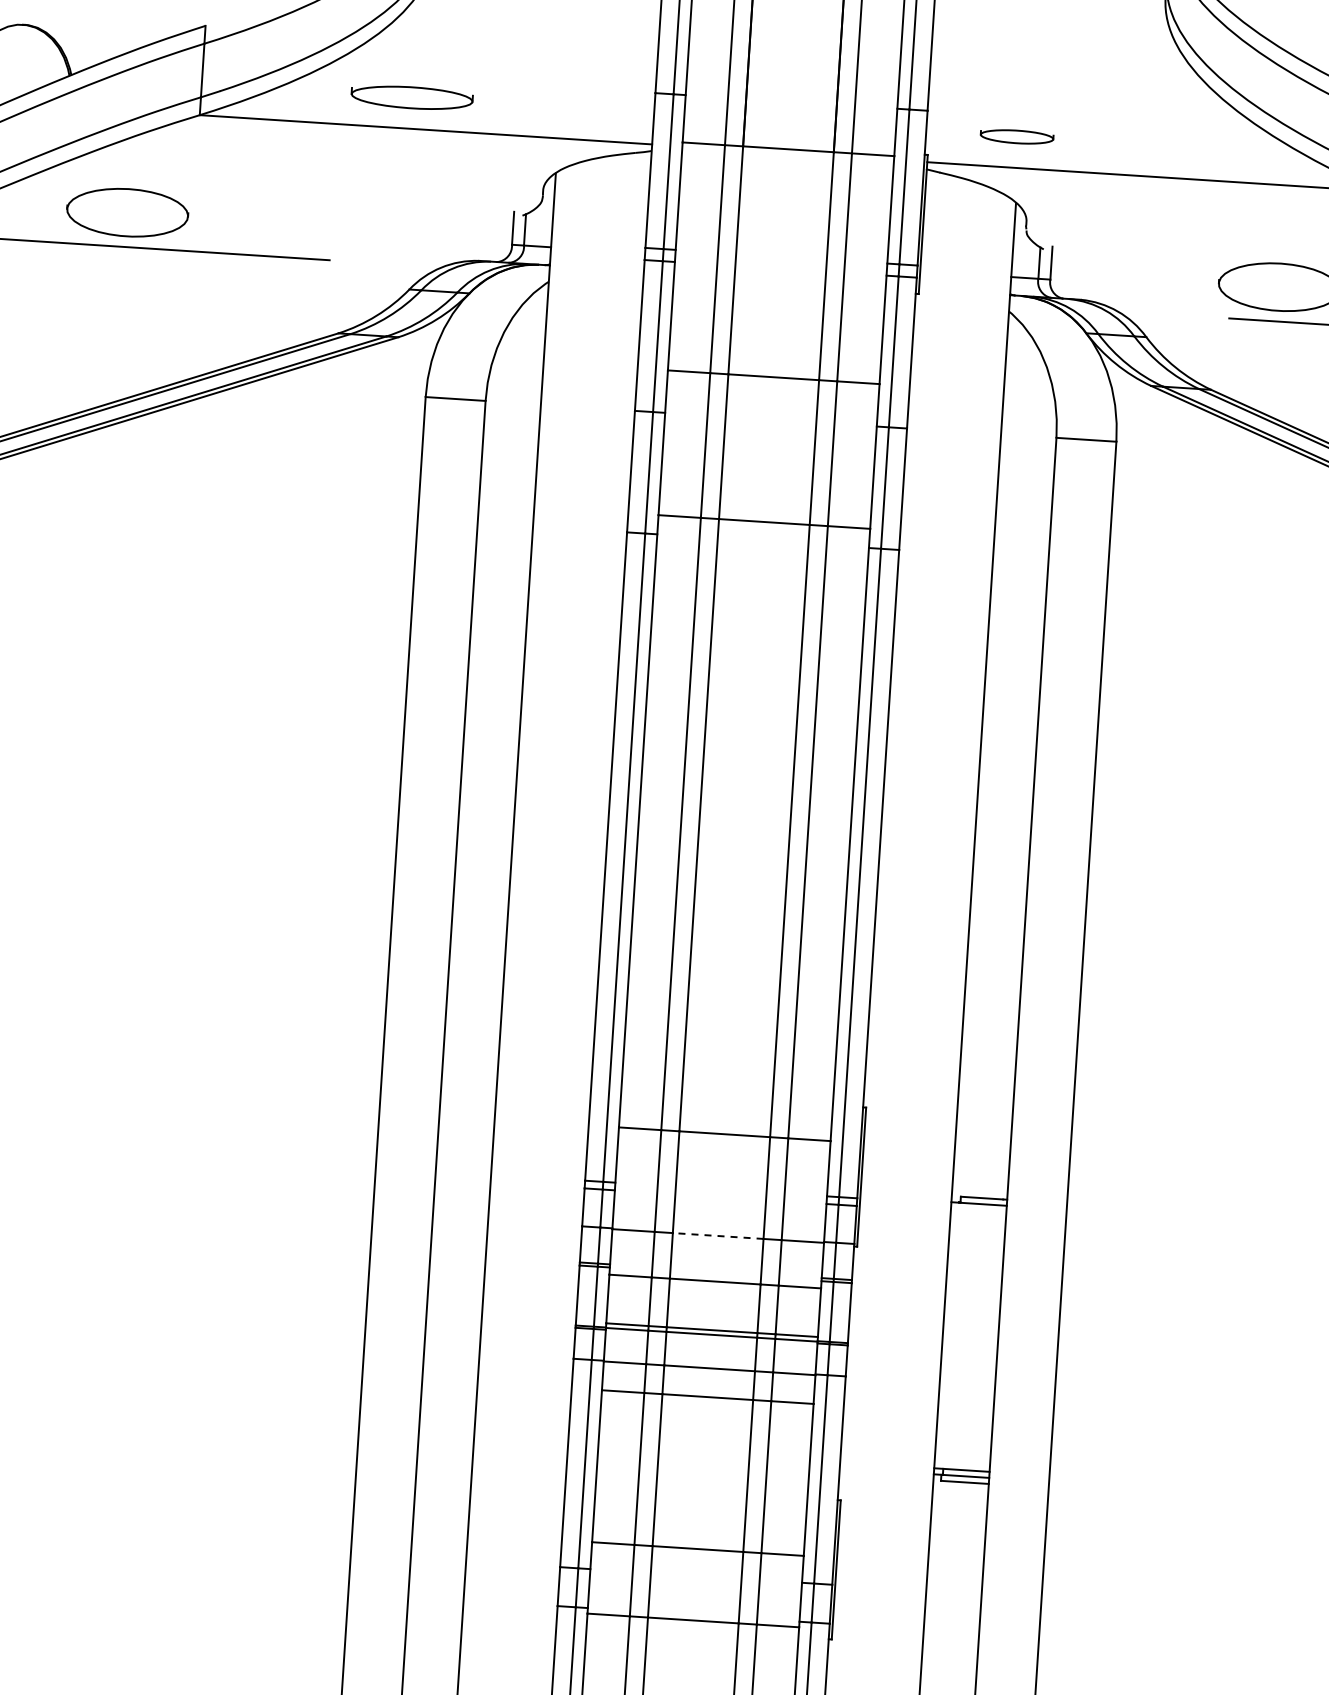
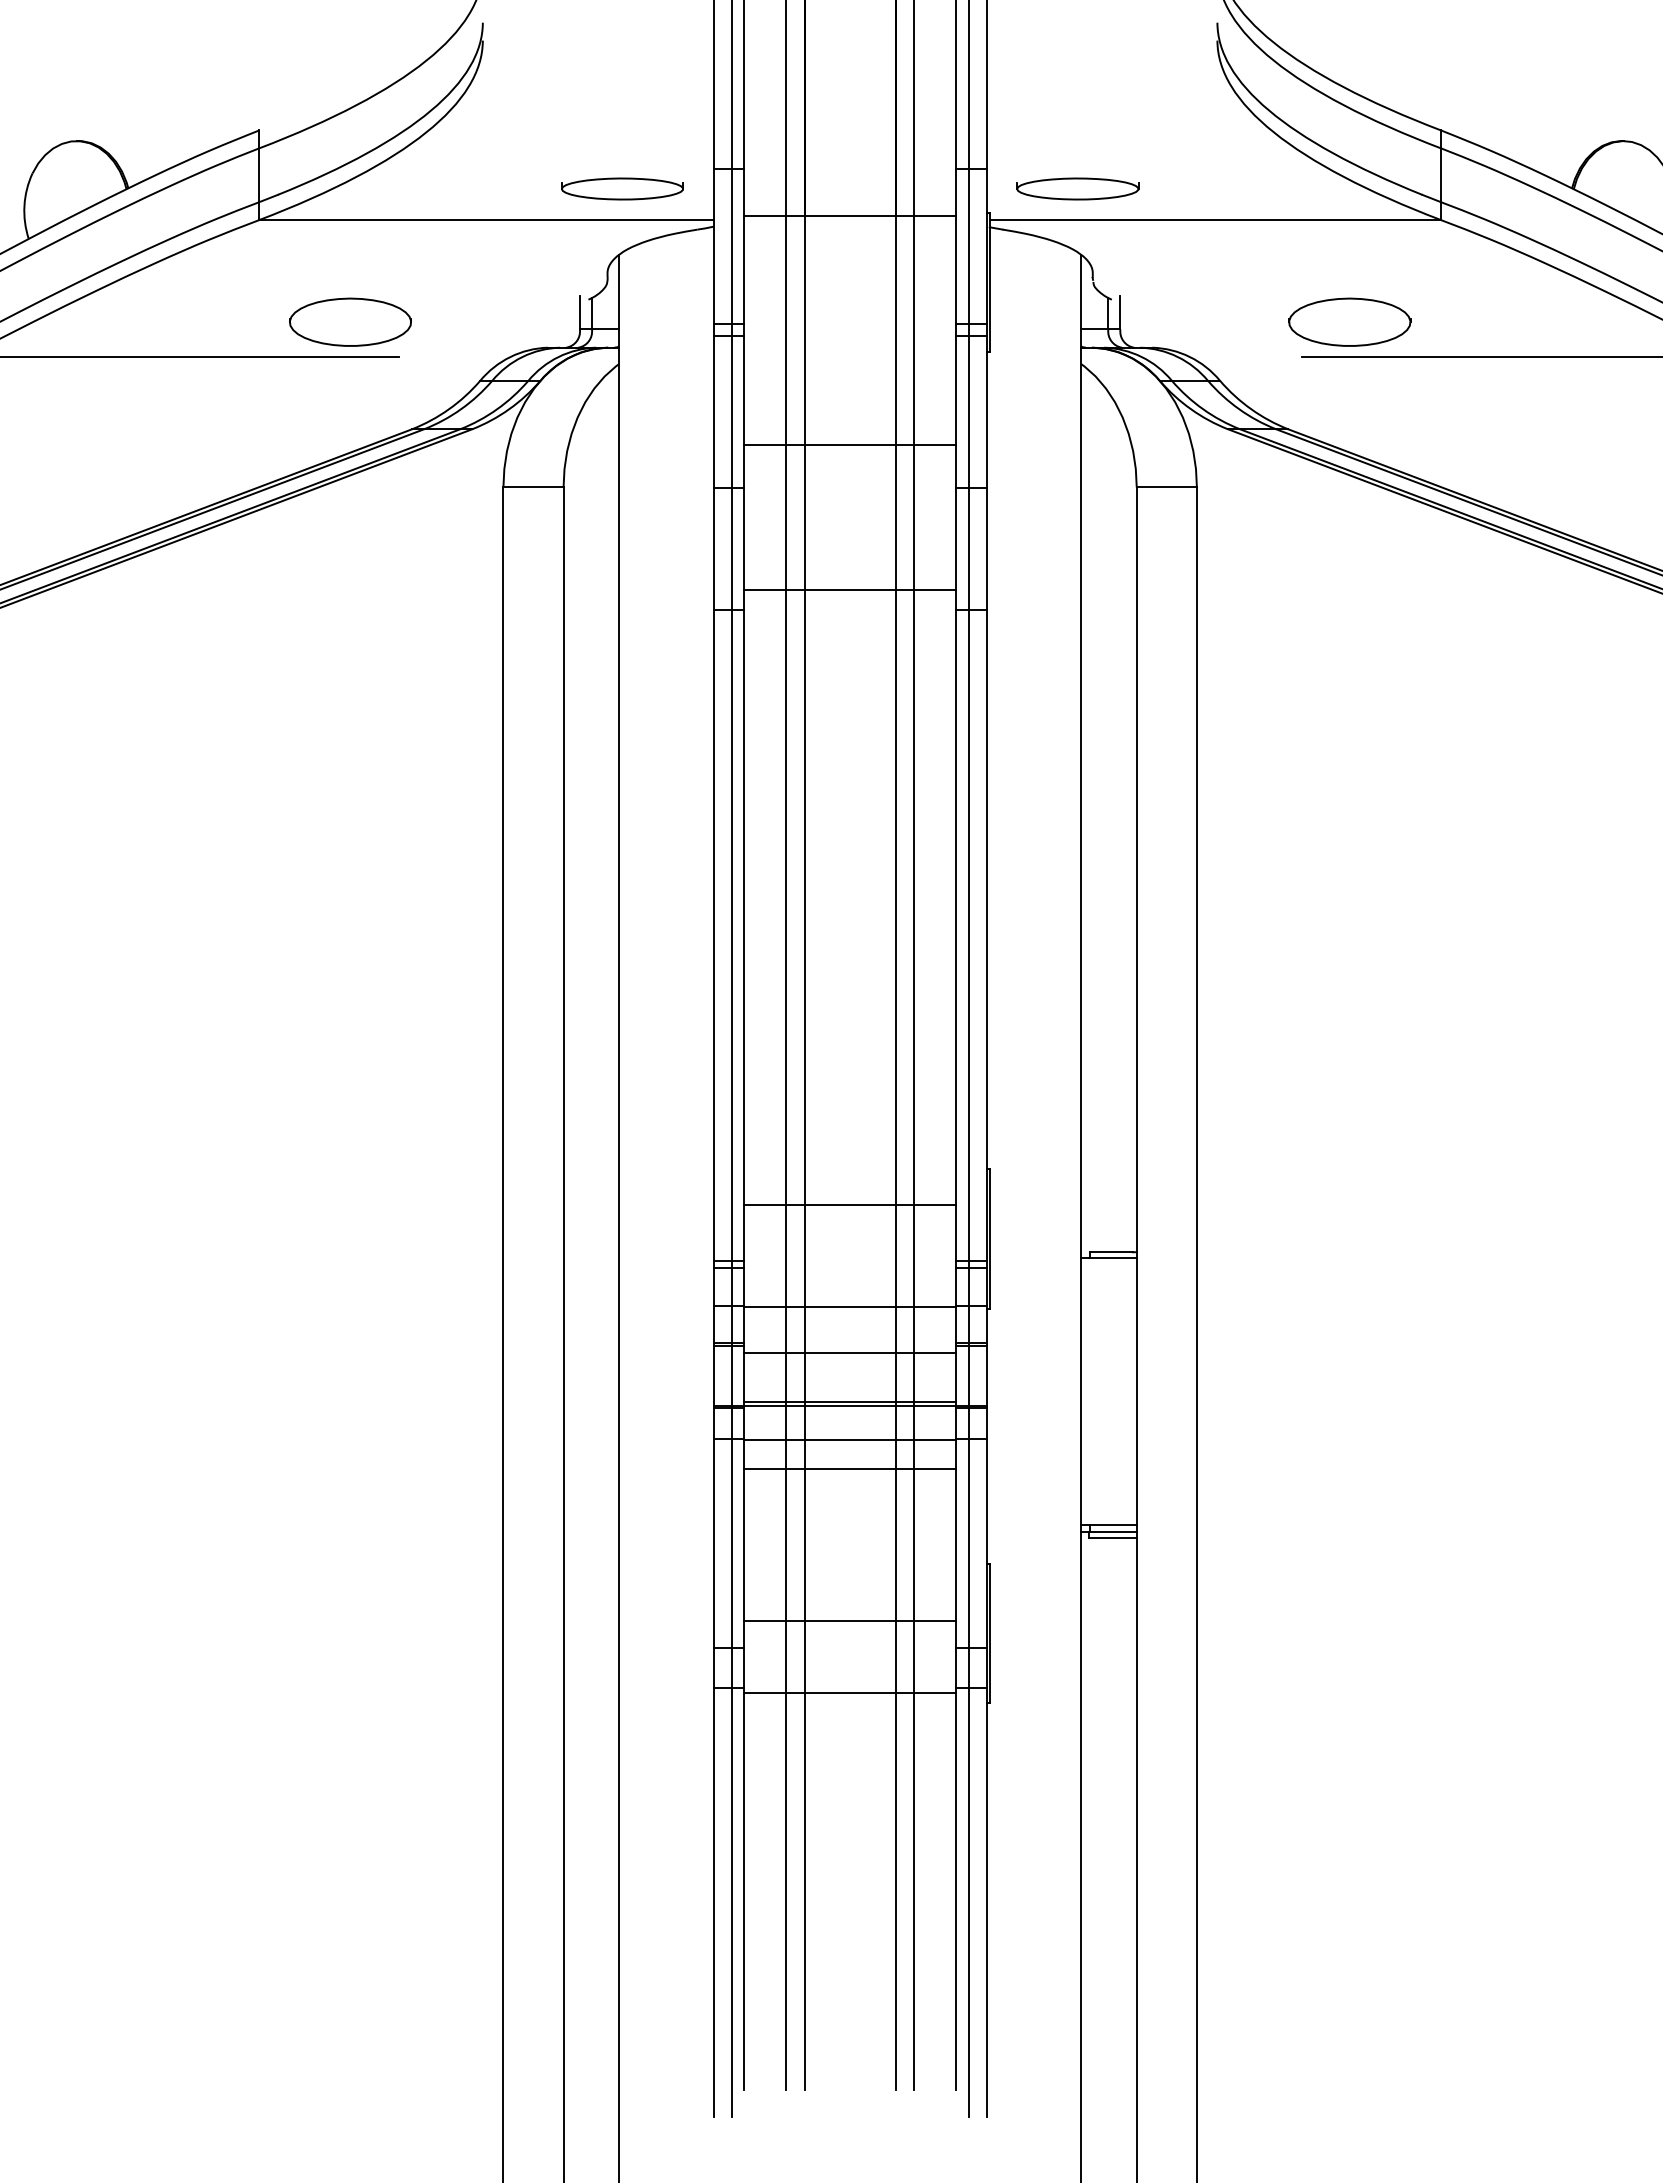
part: (412, 97) -> (622, 188), moved
part: (1016, 136) -> (1077, 188), size x1.67
part: (127, 211) -> (350, 321), moved
line: (718, 1236) -> (850, 1307), dashed -> solid

